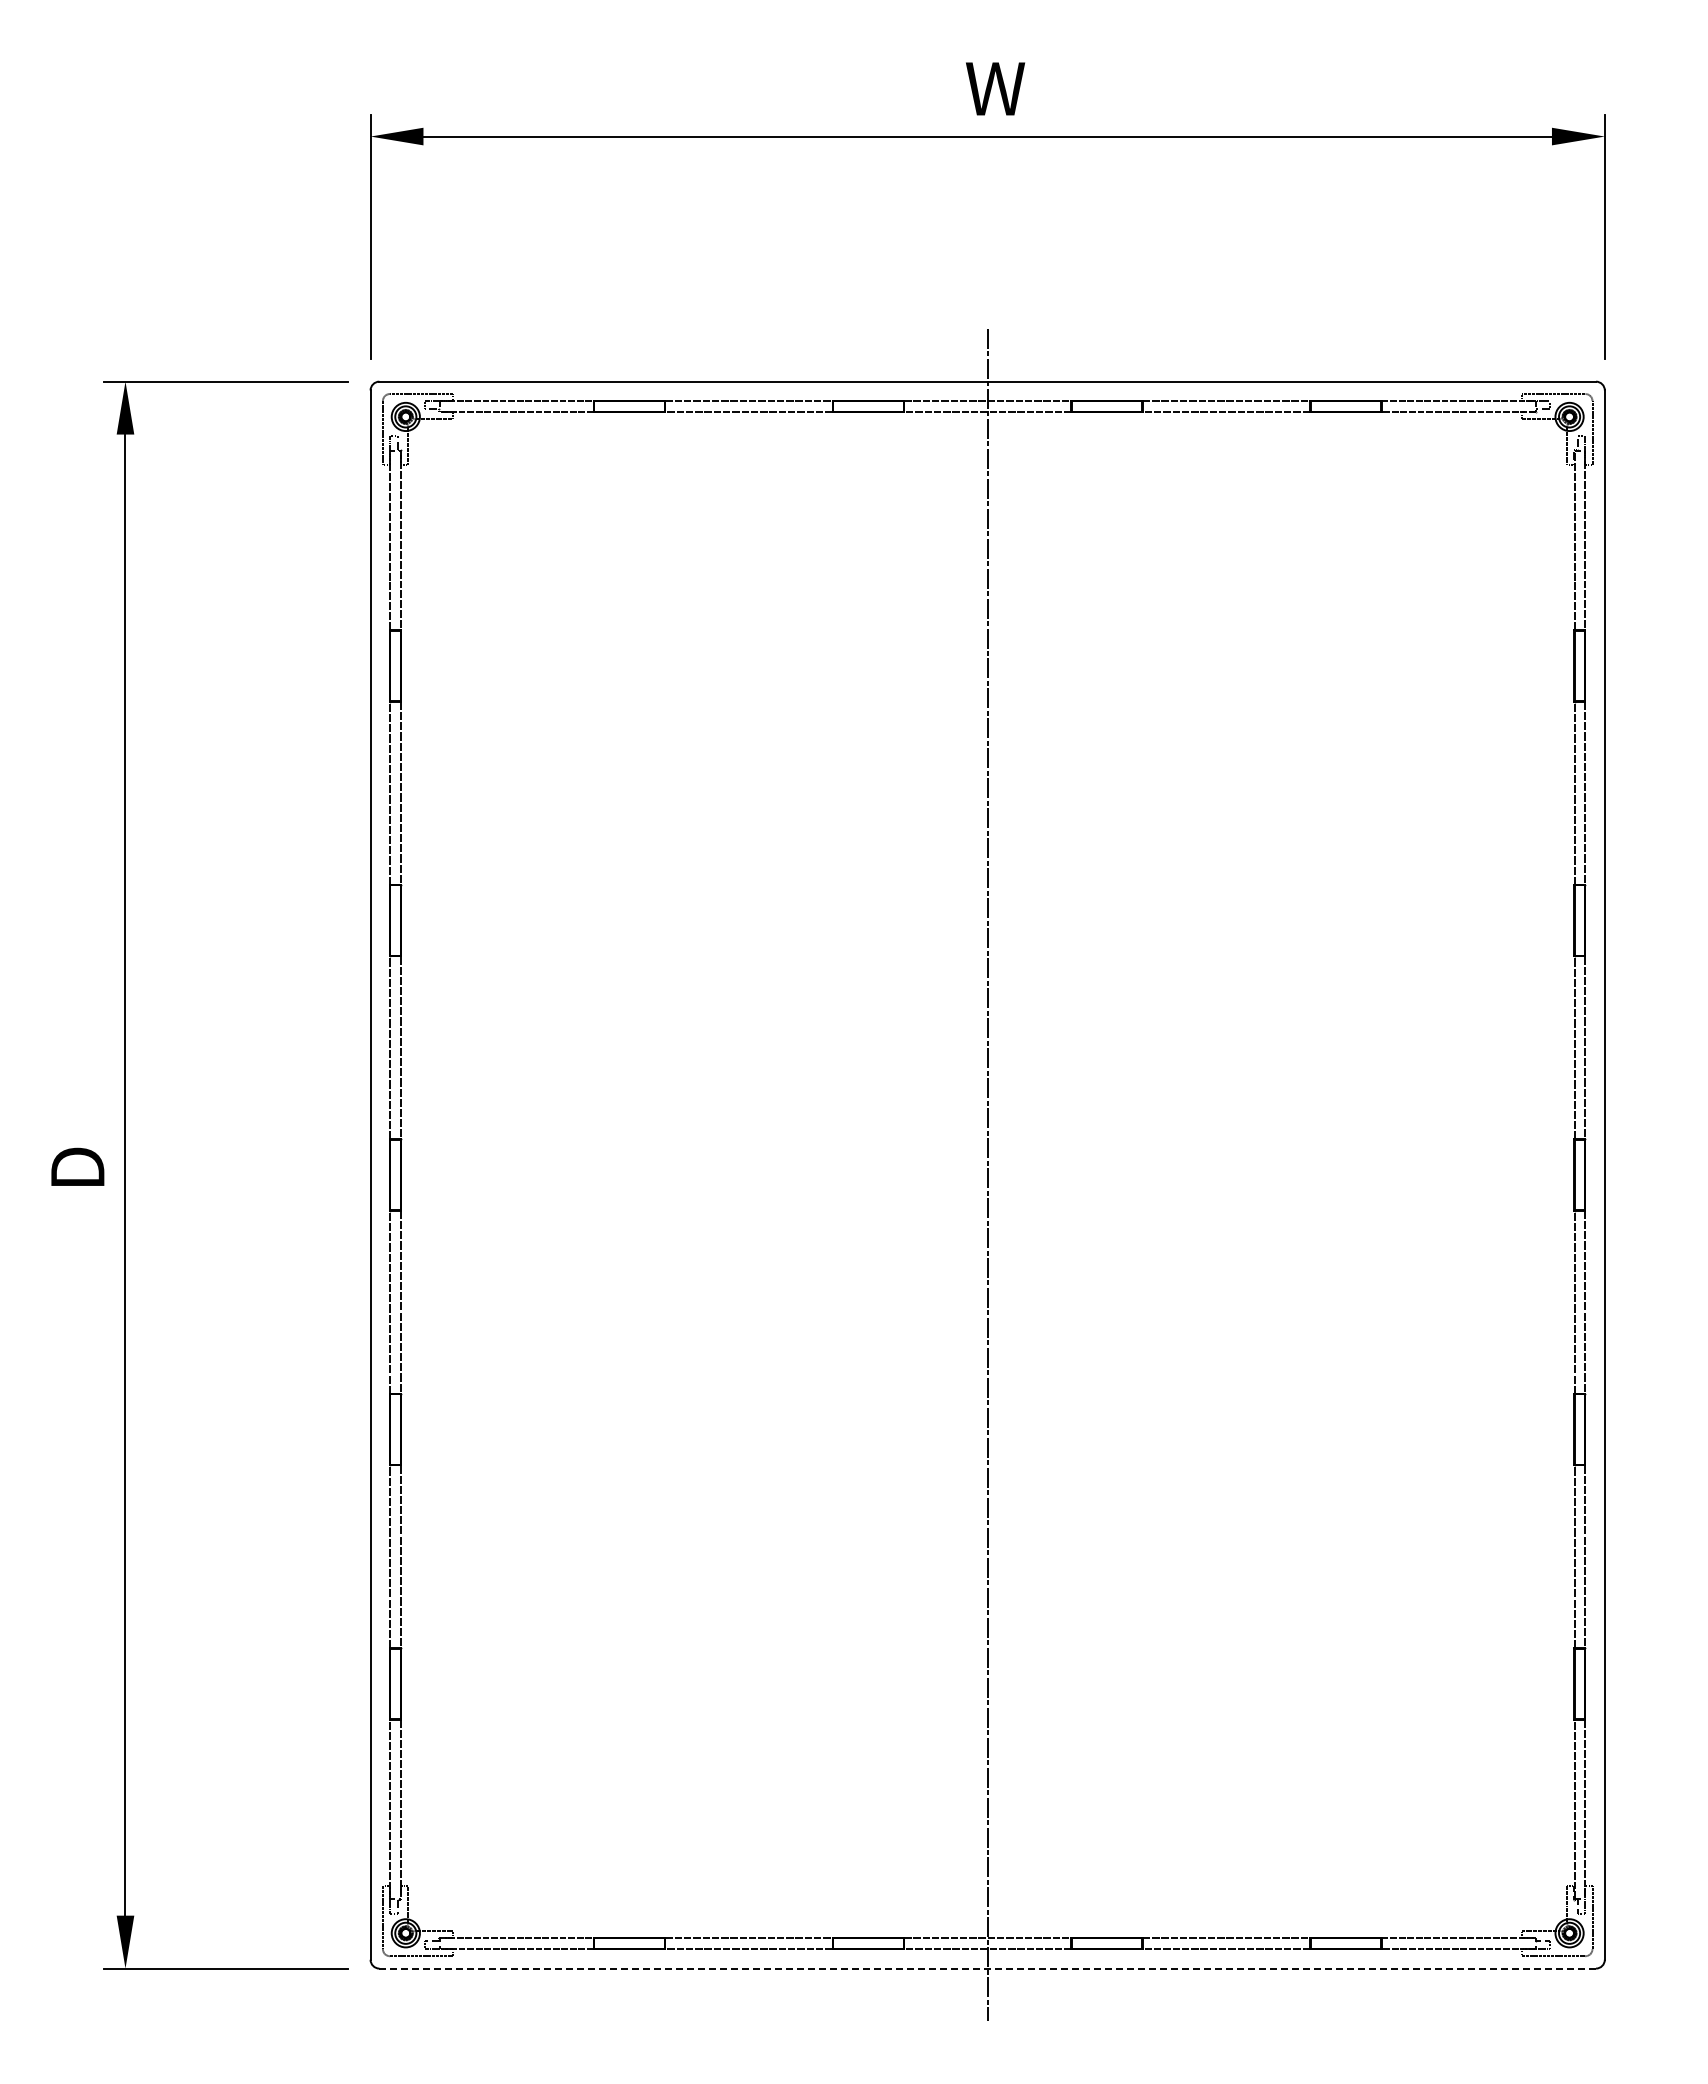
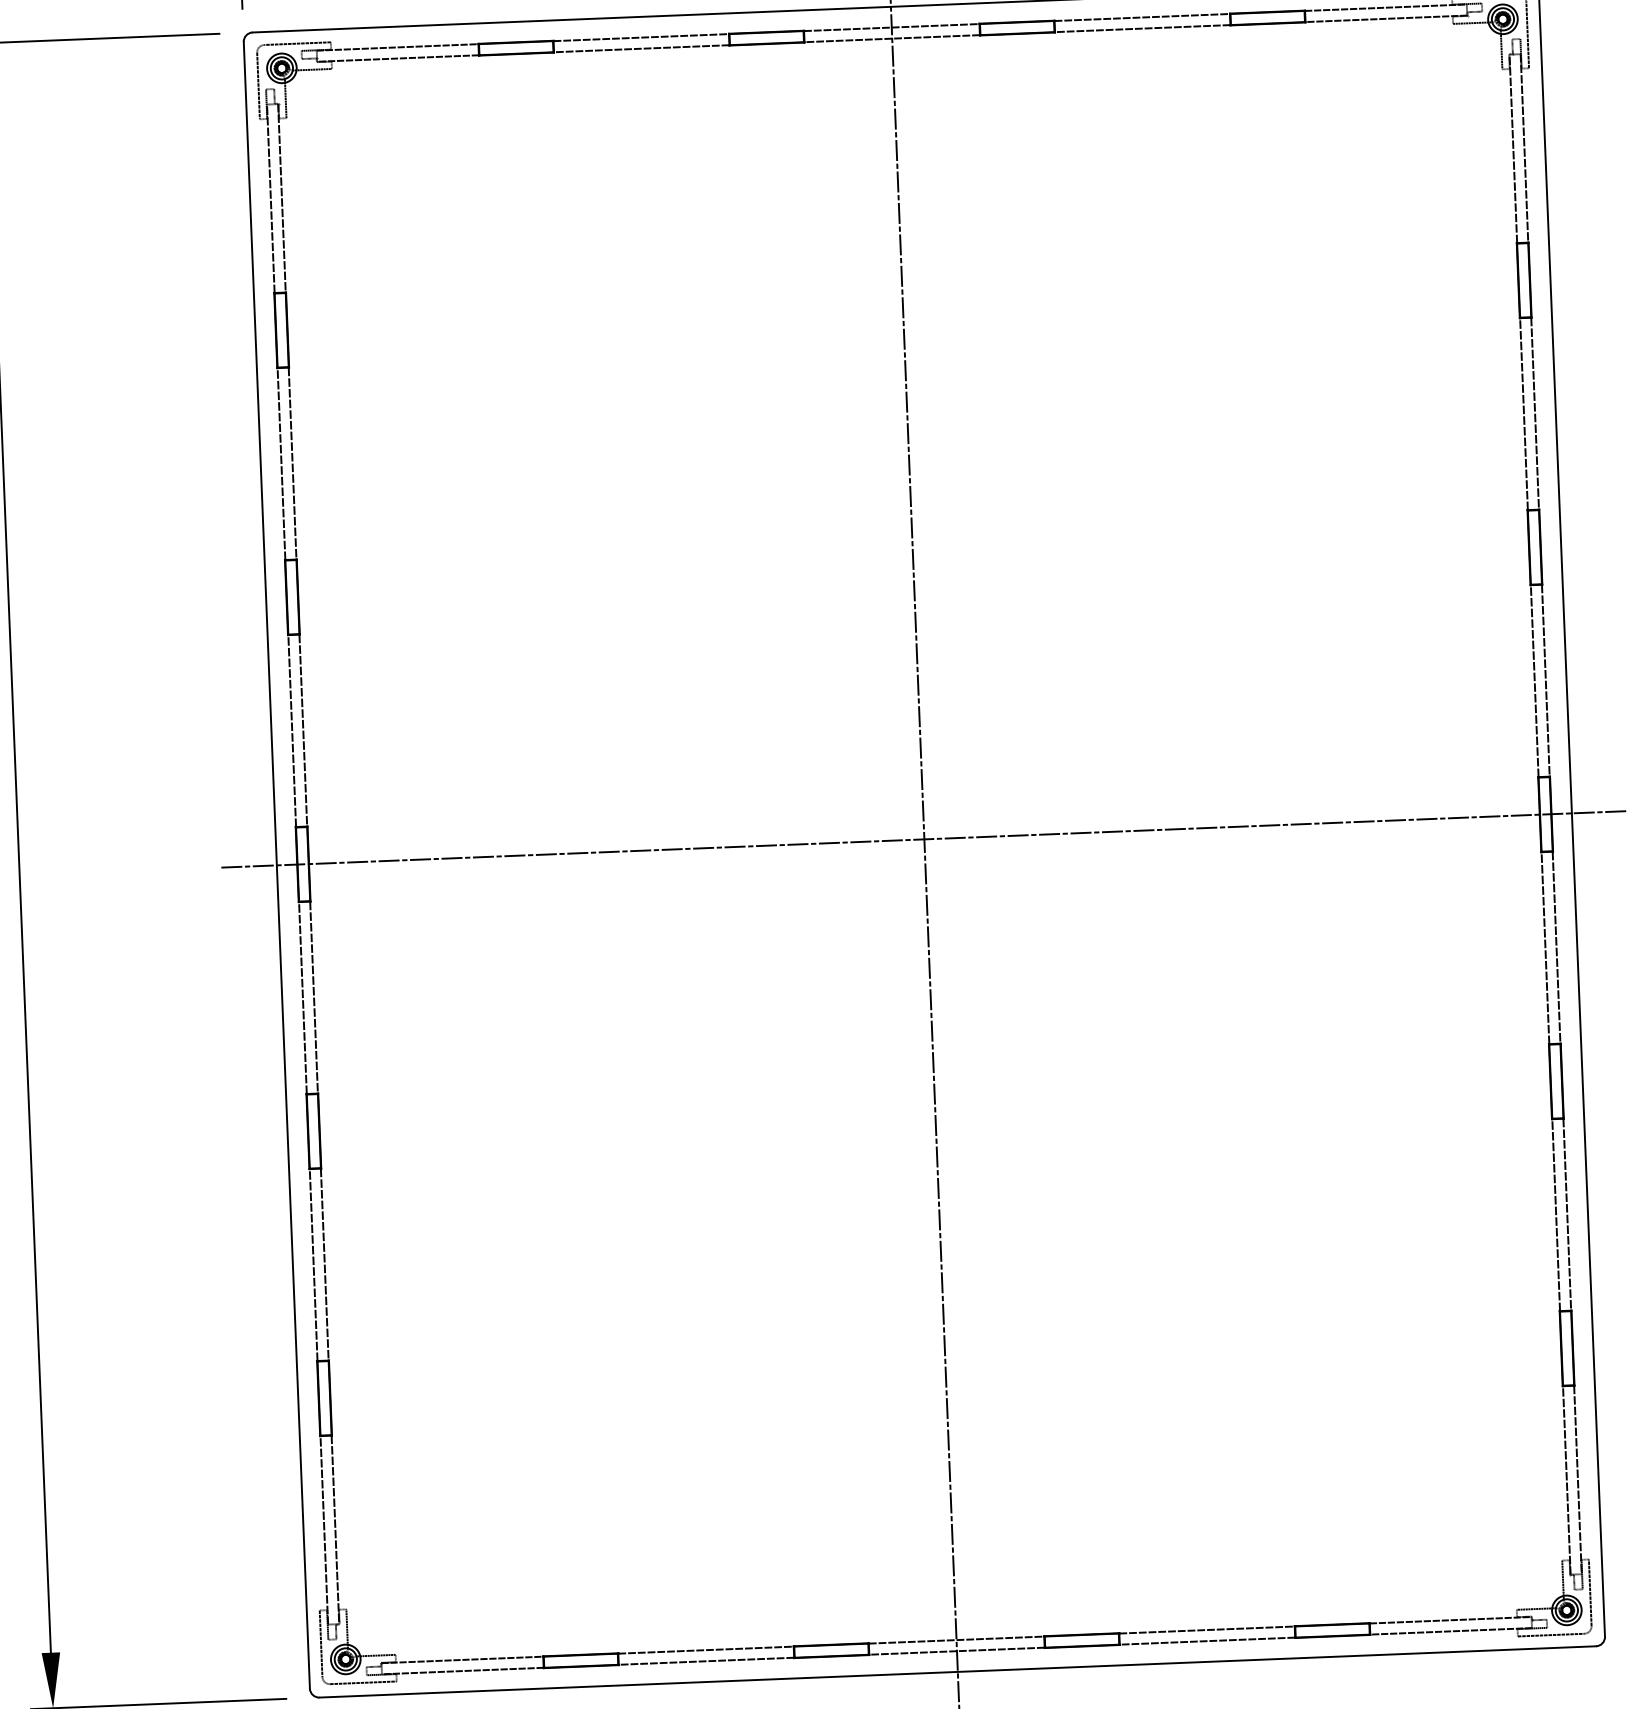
line: (987, 1175) -> (924, 839), added
line: (988, 1968) -> (958, 1671), dashed -> solid

